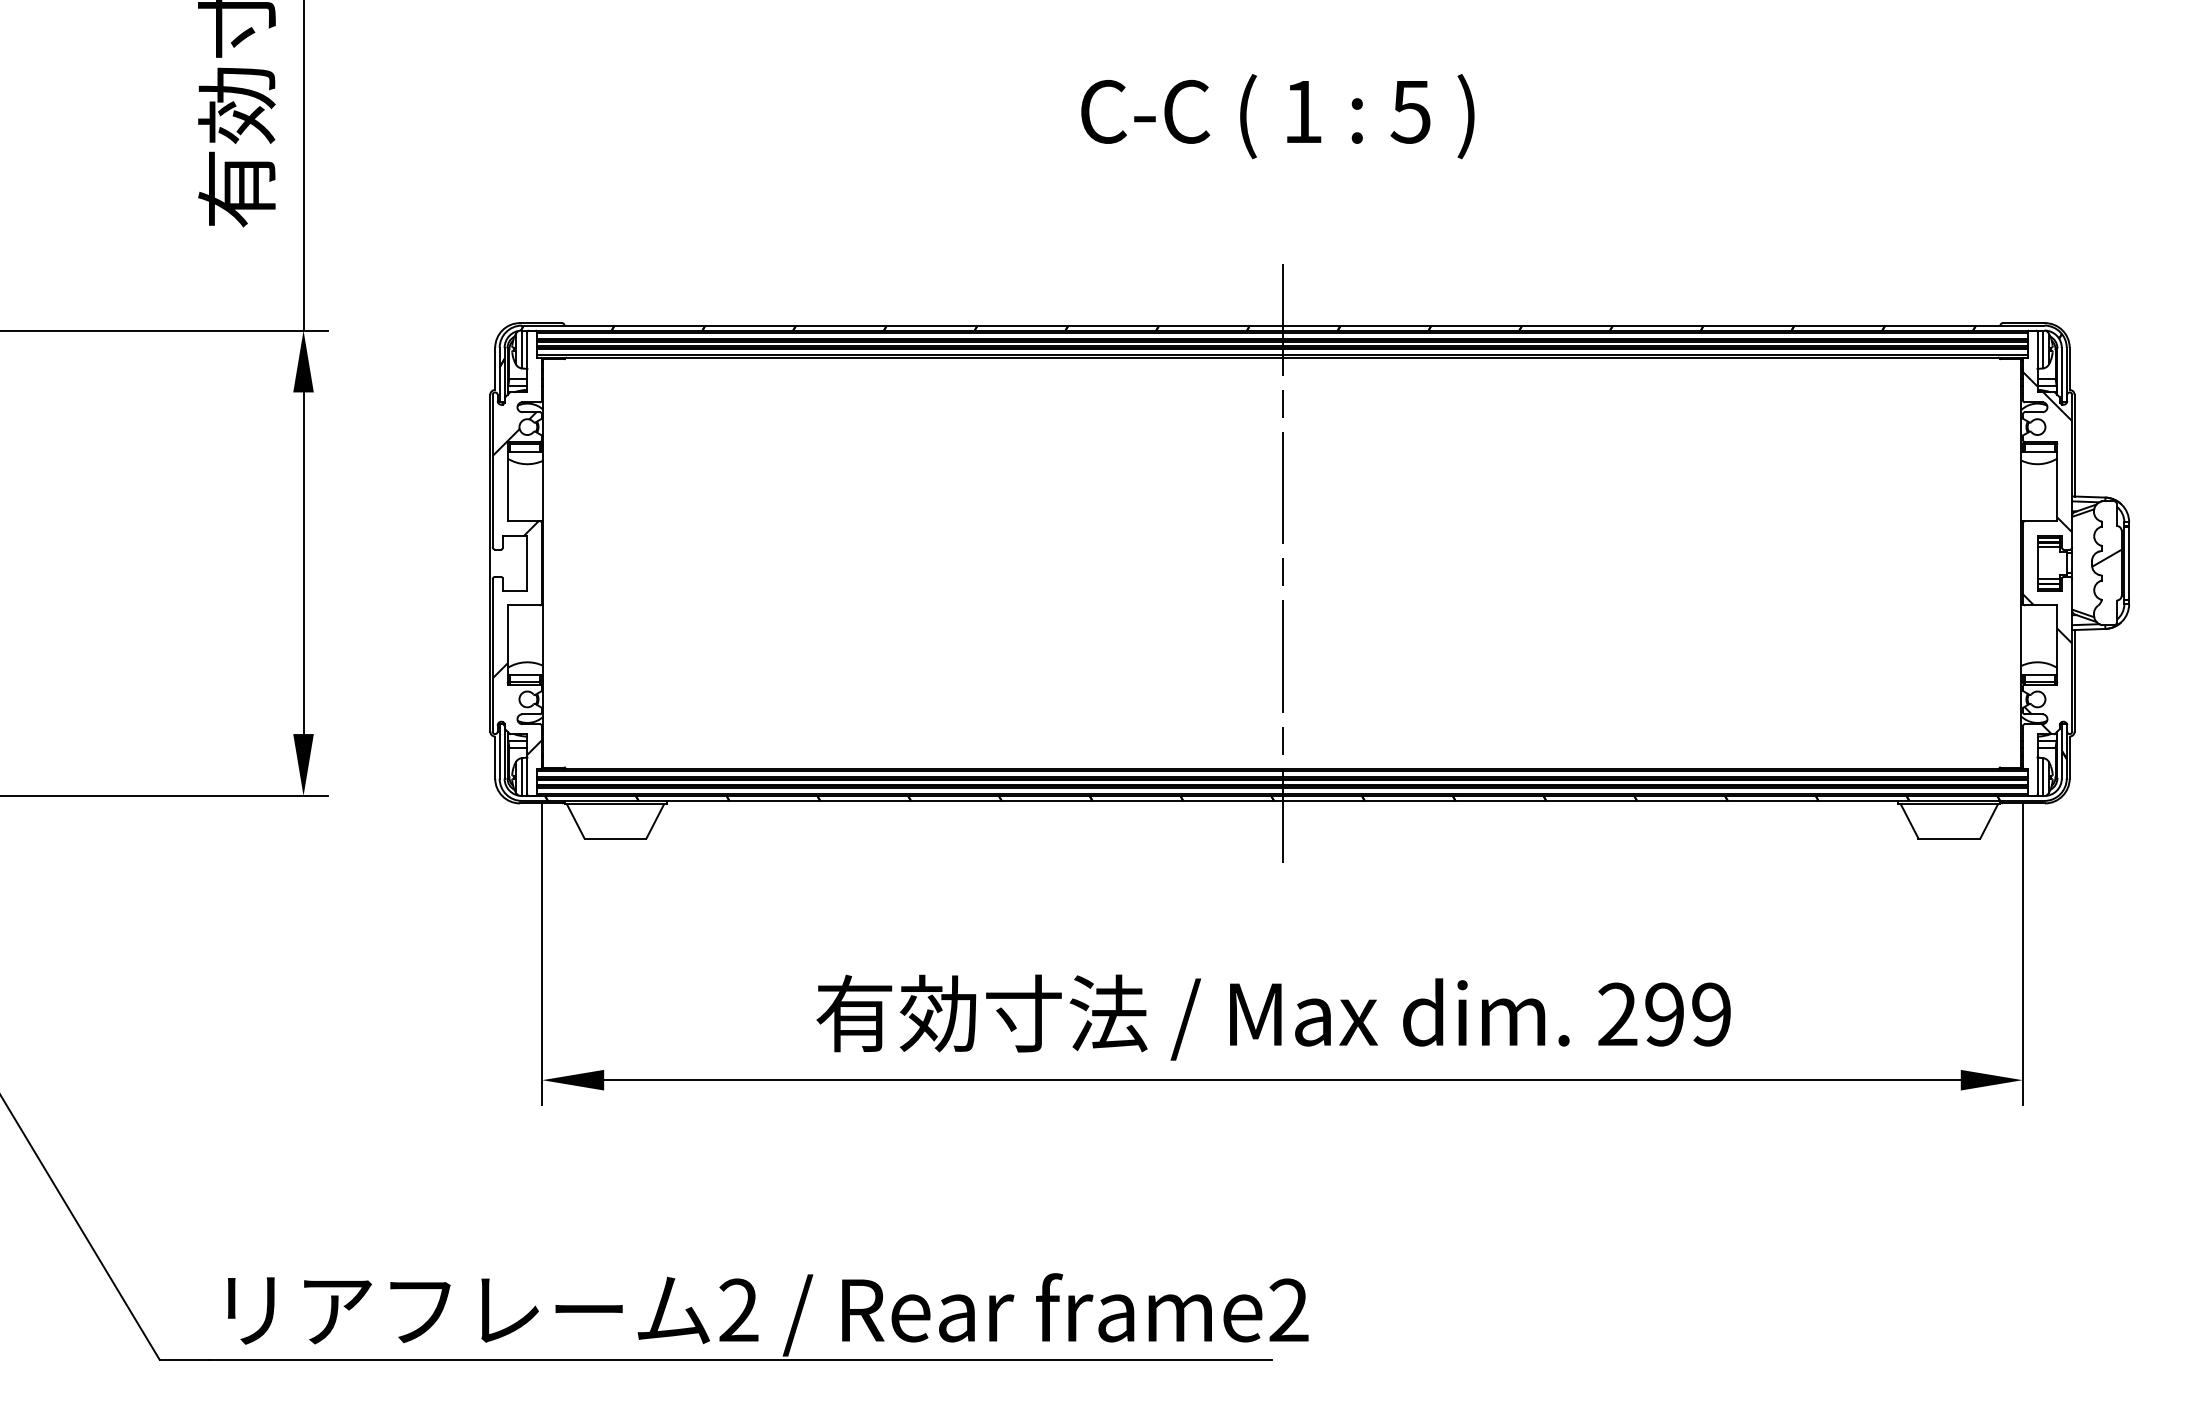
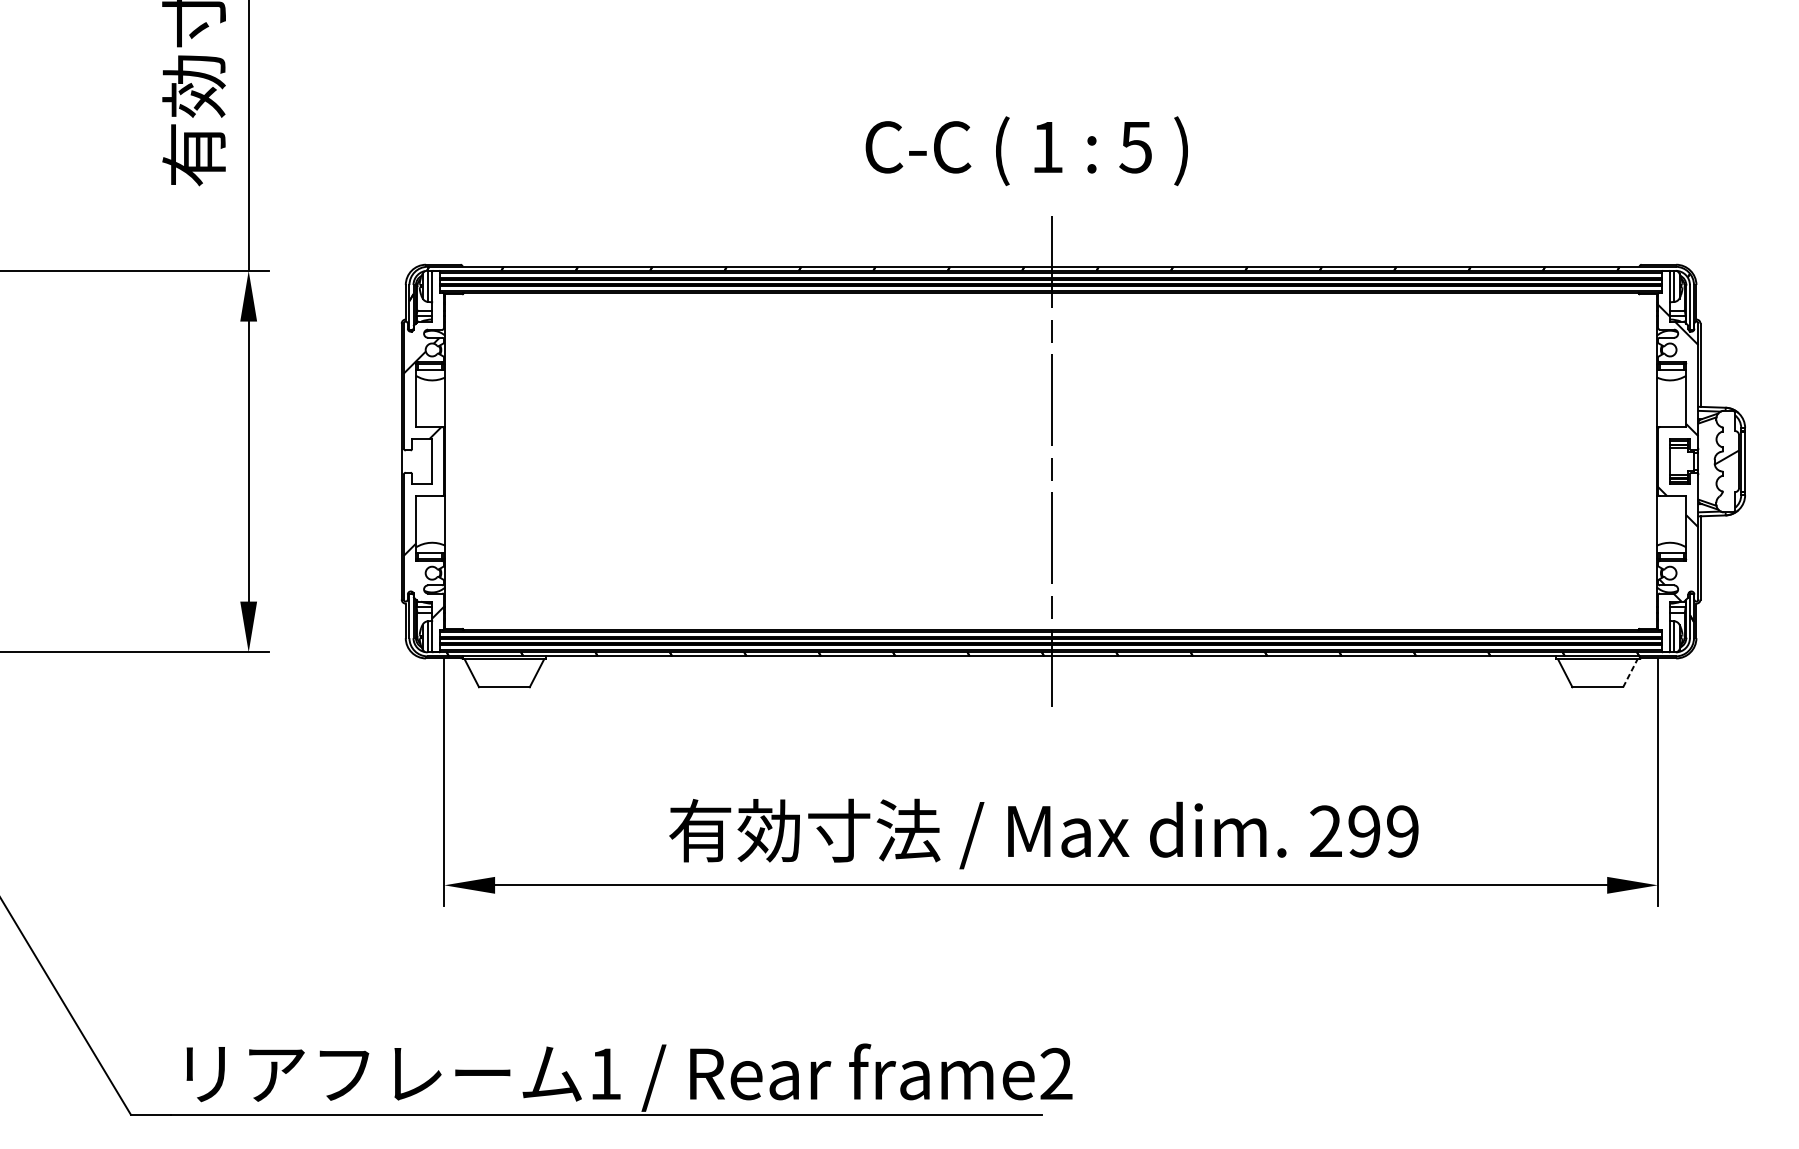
text: (1277, 116) -> (1026, 151), moved
line: (1989, 821) -> (1630, 673), solid -> dashed
text: (738, 1309) -> (605, 1073), 2 -> 1

